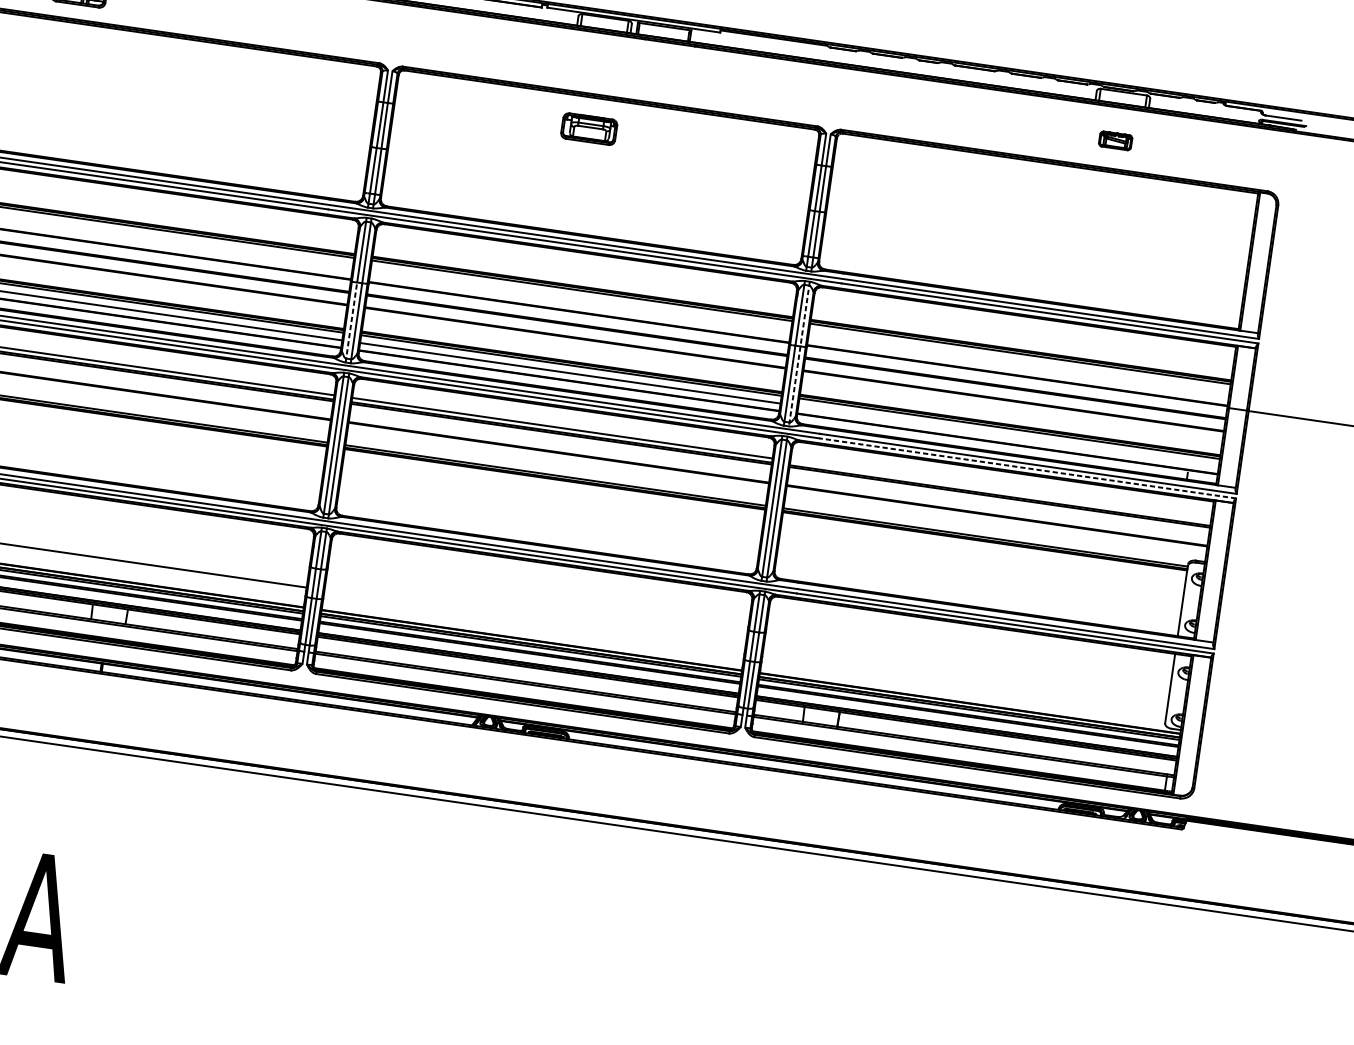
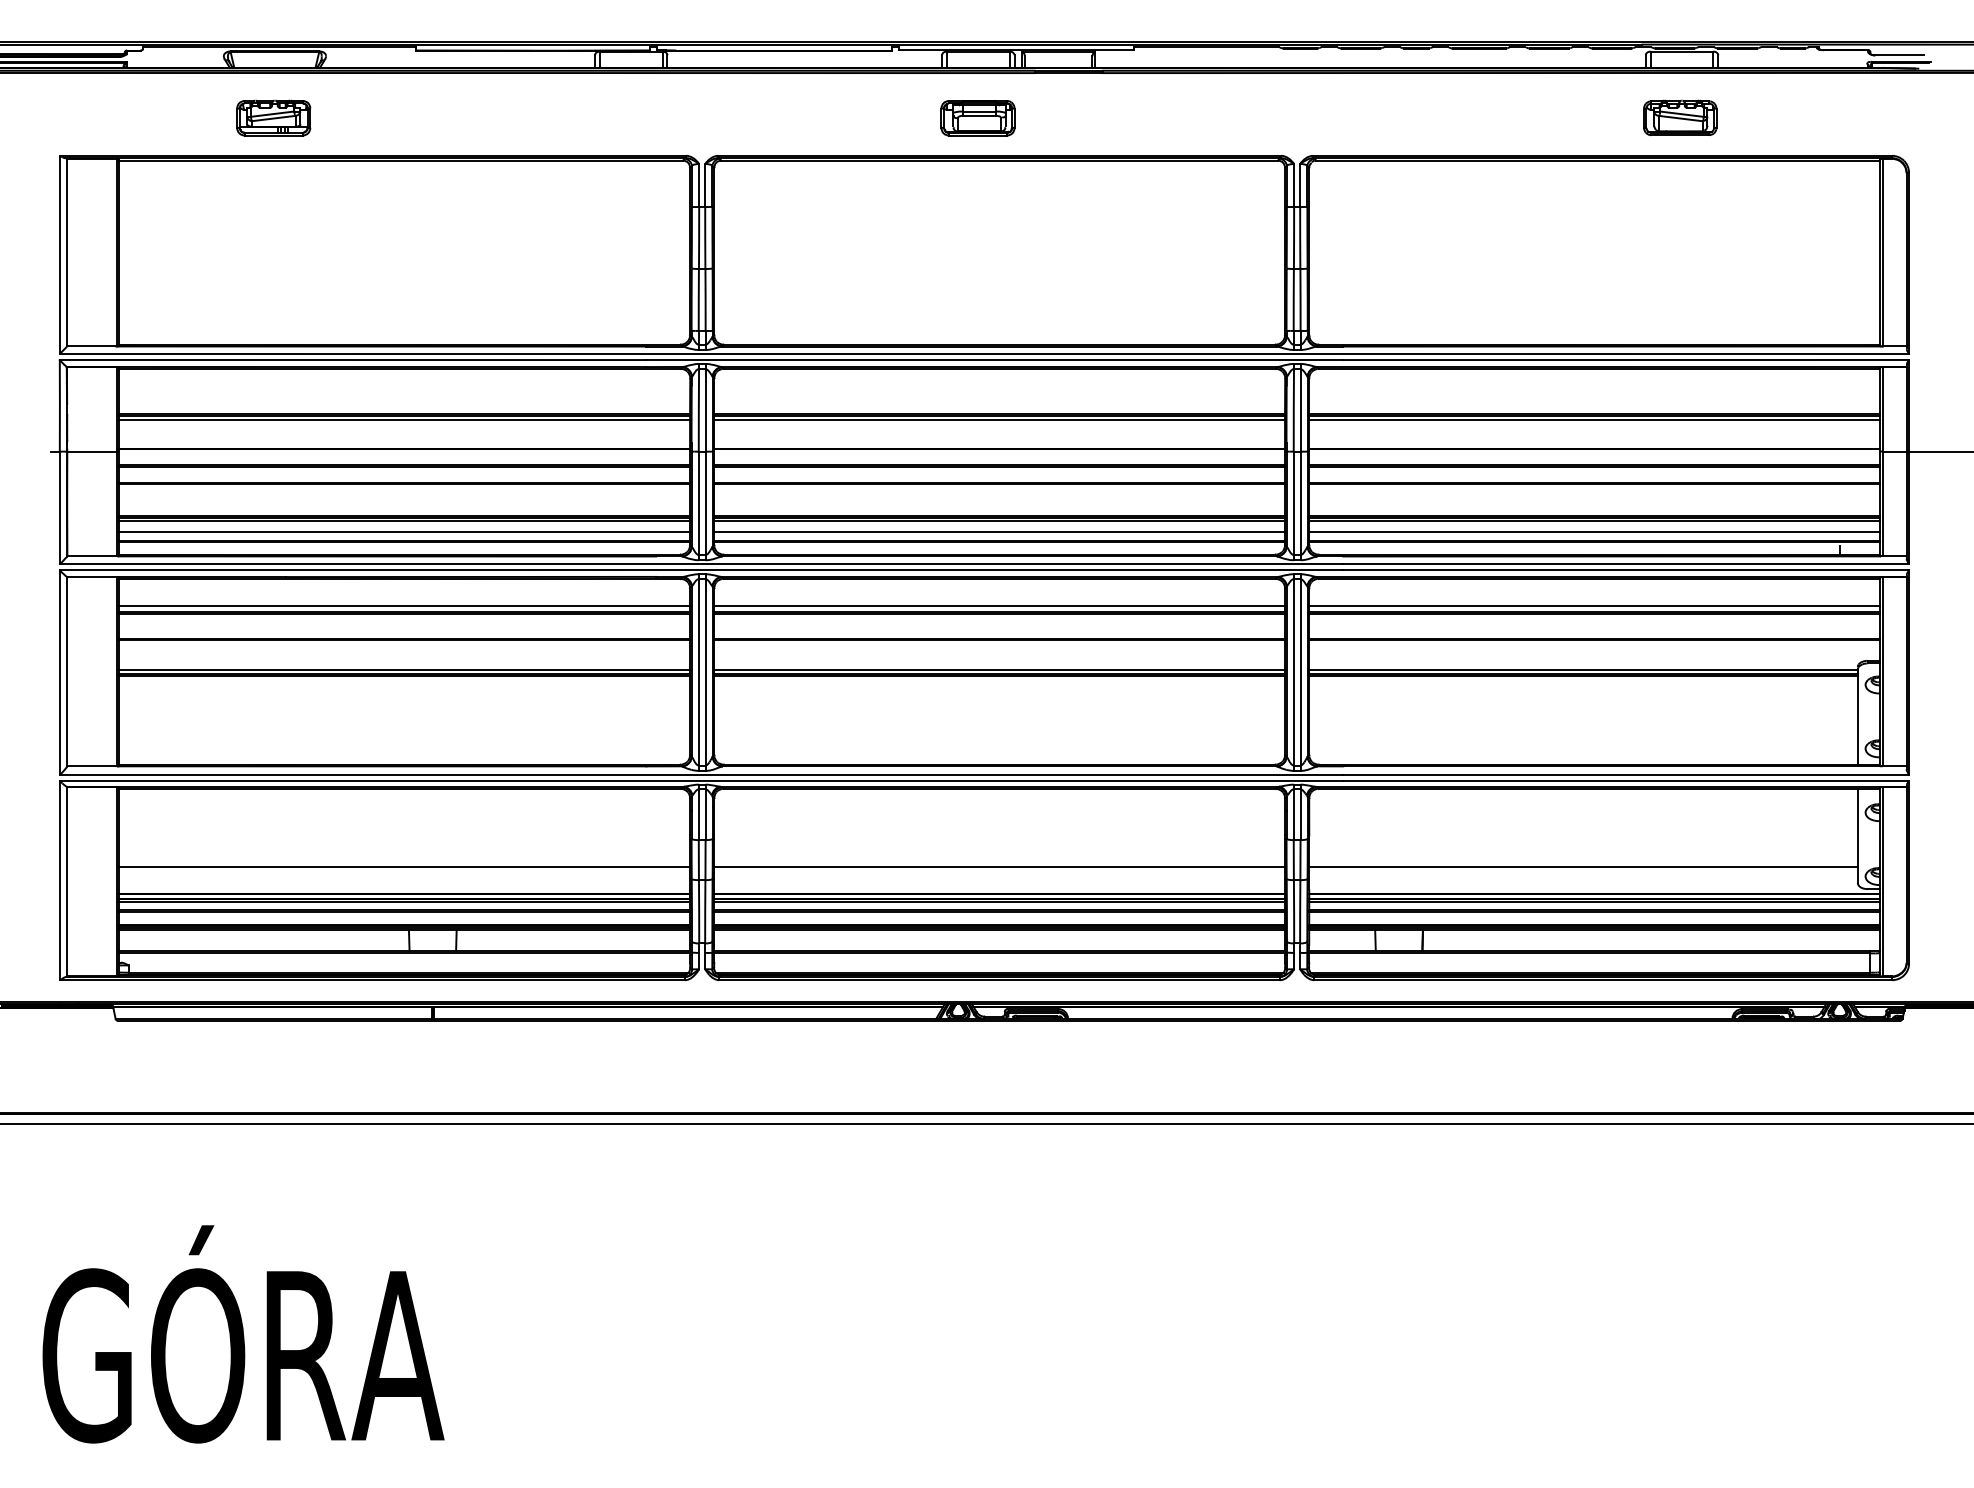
part: (588, 129) -> (977, 118), moved
part: (1115, 140) -> (1680, 117), size x1.67
line: (351, 322) -> (698, 505), dashed -> solid
line: (799, 354) -> (1300, 462), dashed -> solid
line: (1008, 436) -> (1594, 531), added
line: (1027, 468) -> (1626, 570), dashed -> solid
line: (1000, 491) -> (1594, 606), added
line: (534, 620) -> (999, 867), added
line: (964, 682) -> (1583, 867), added

